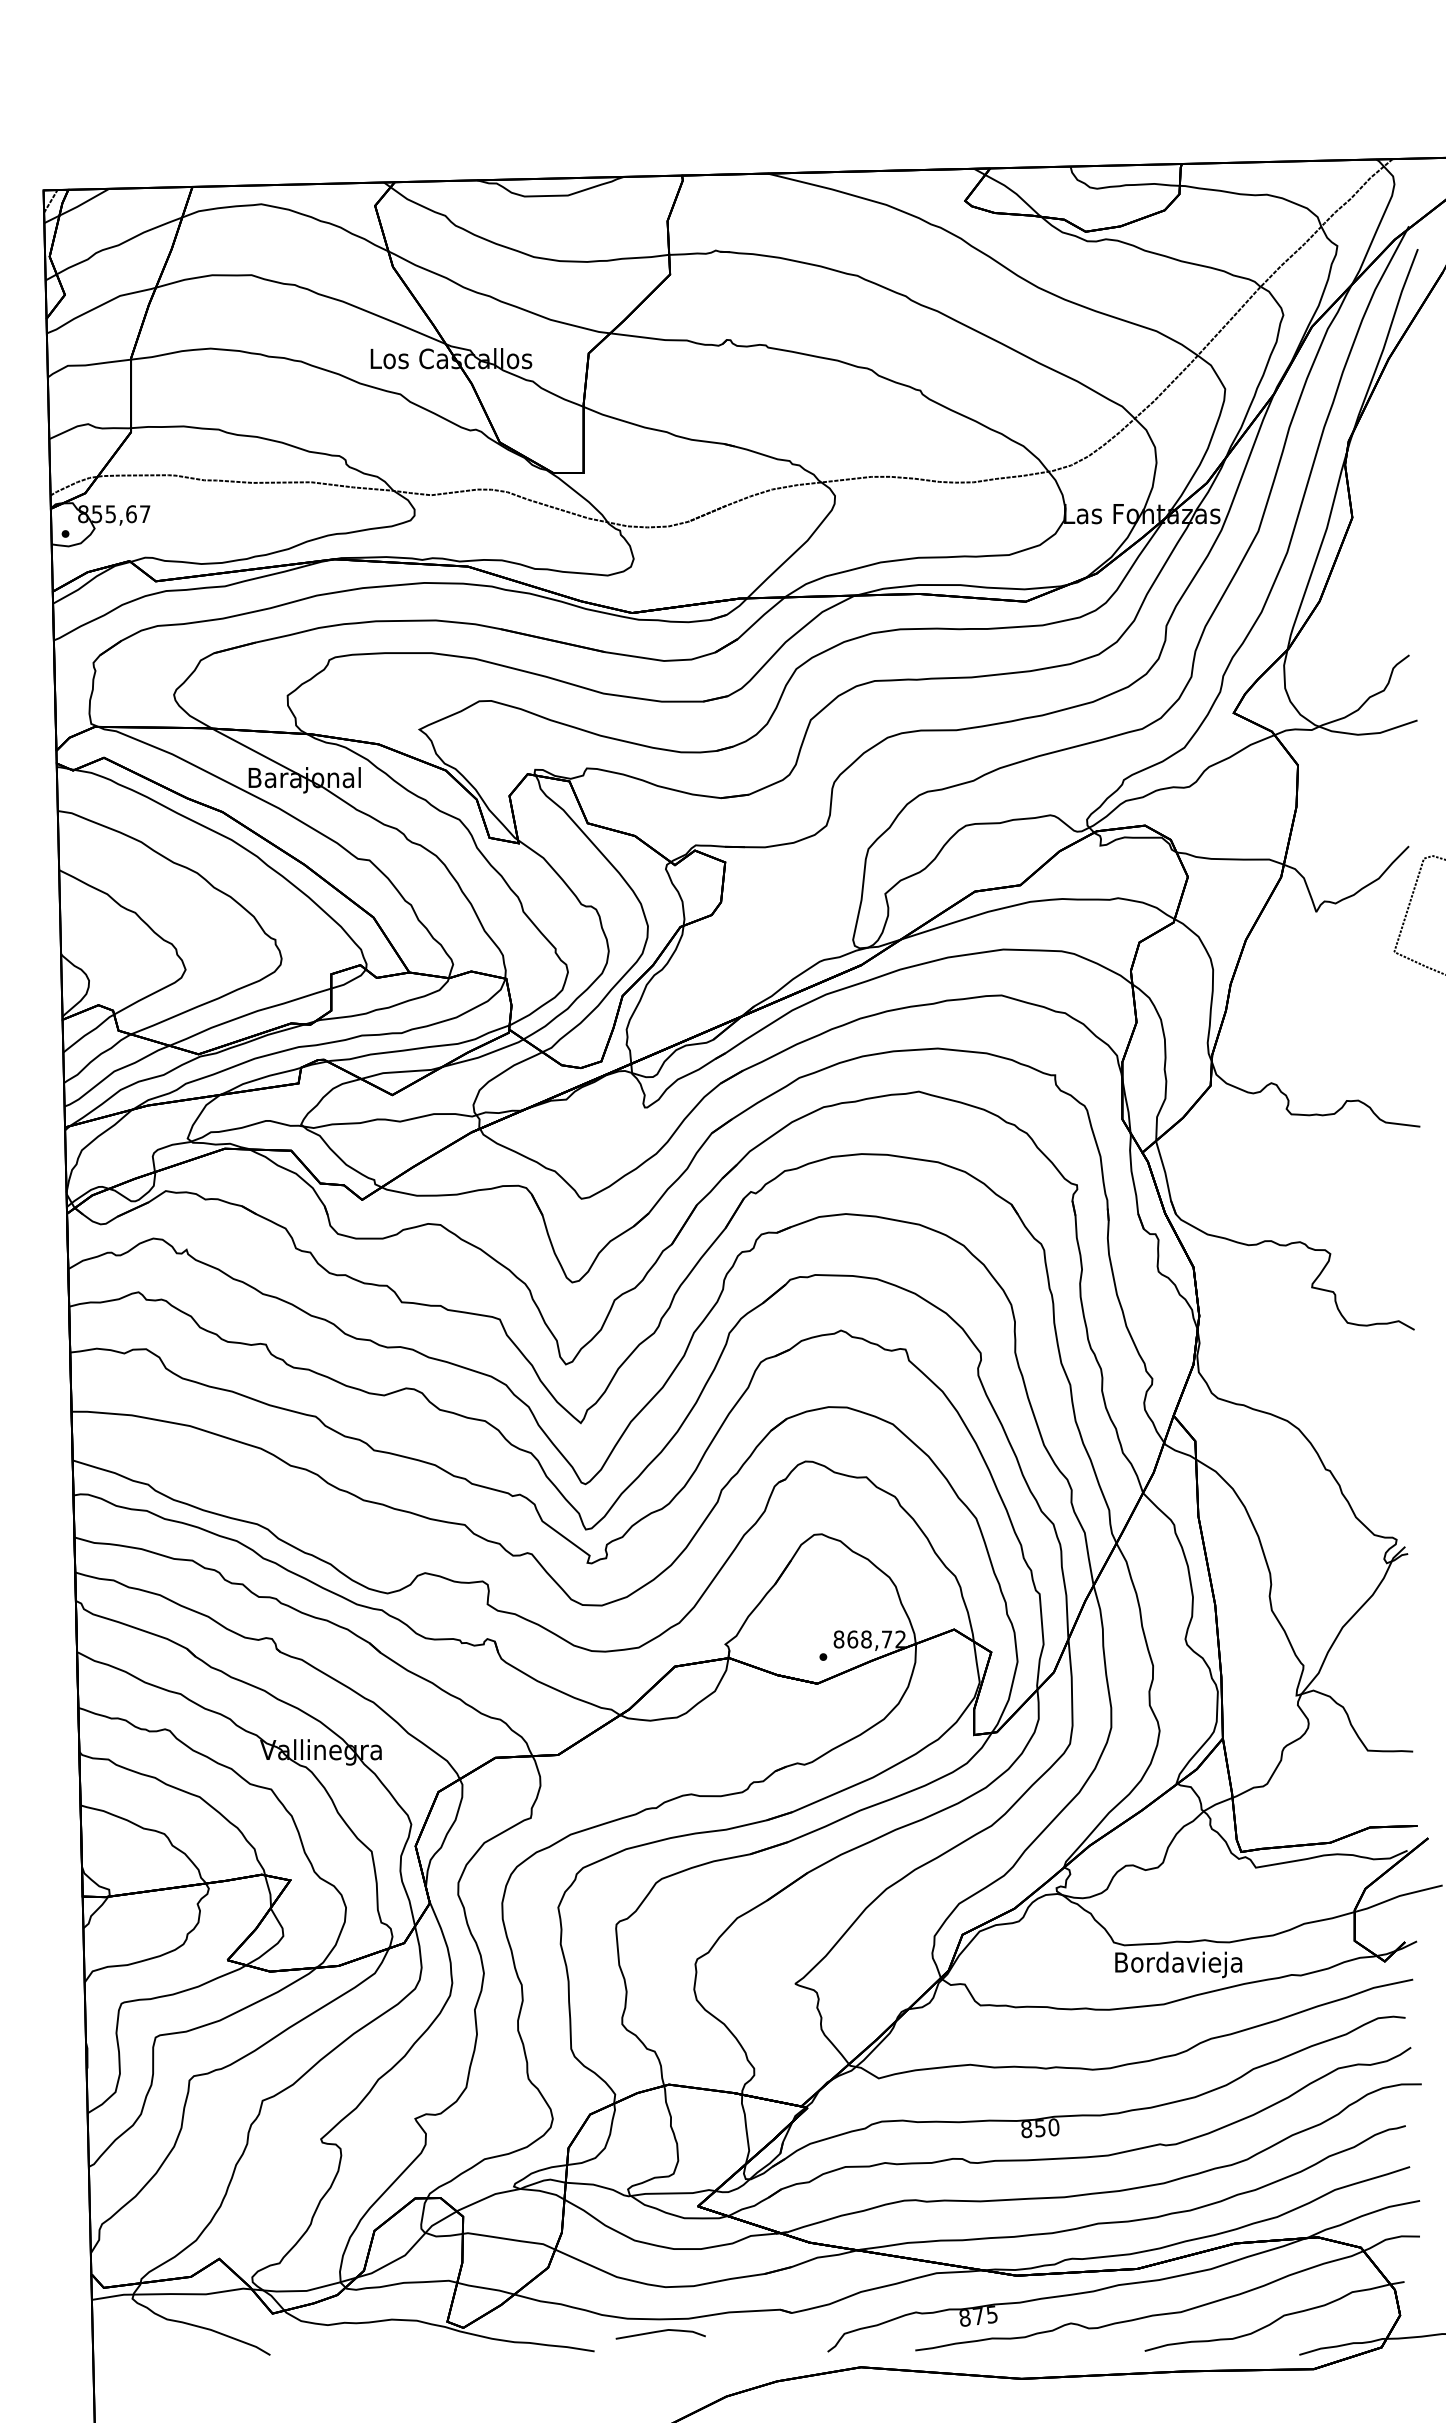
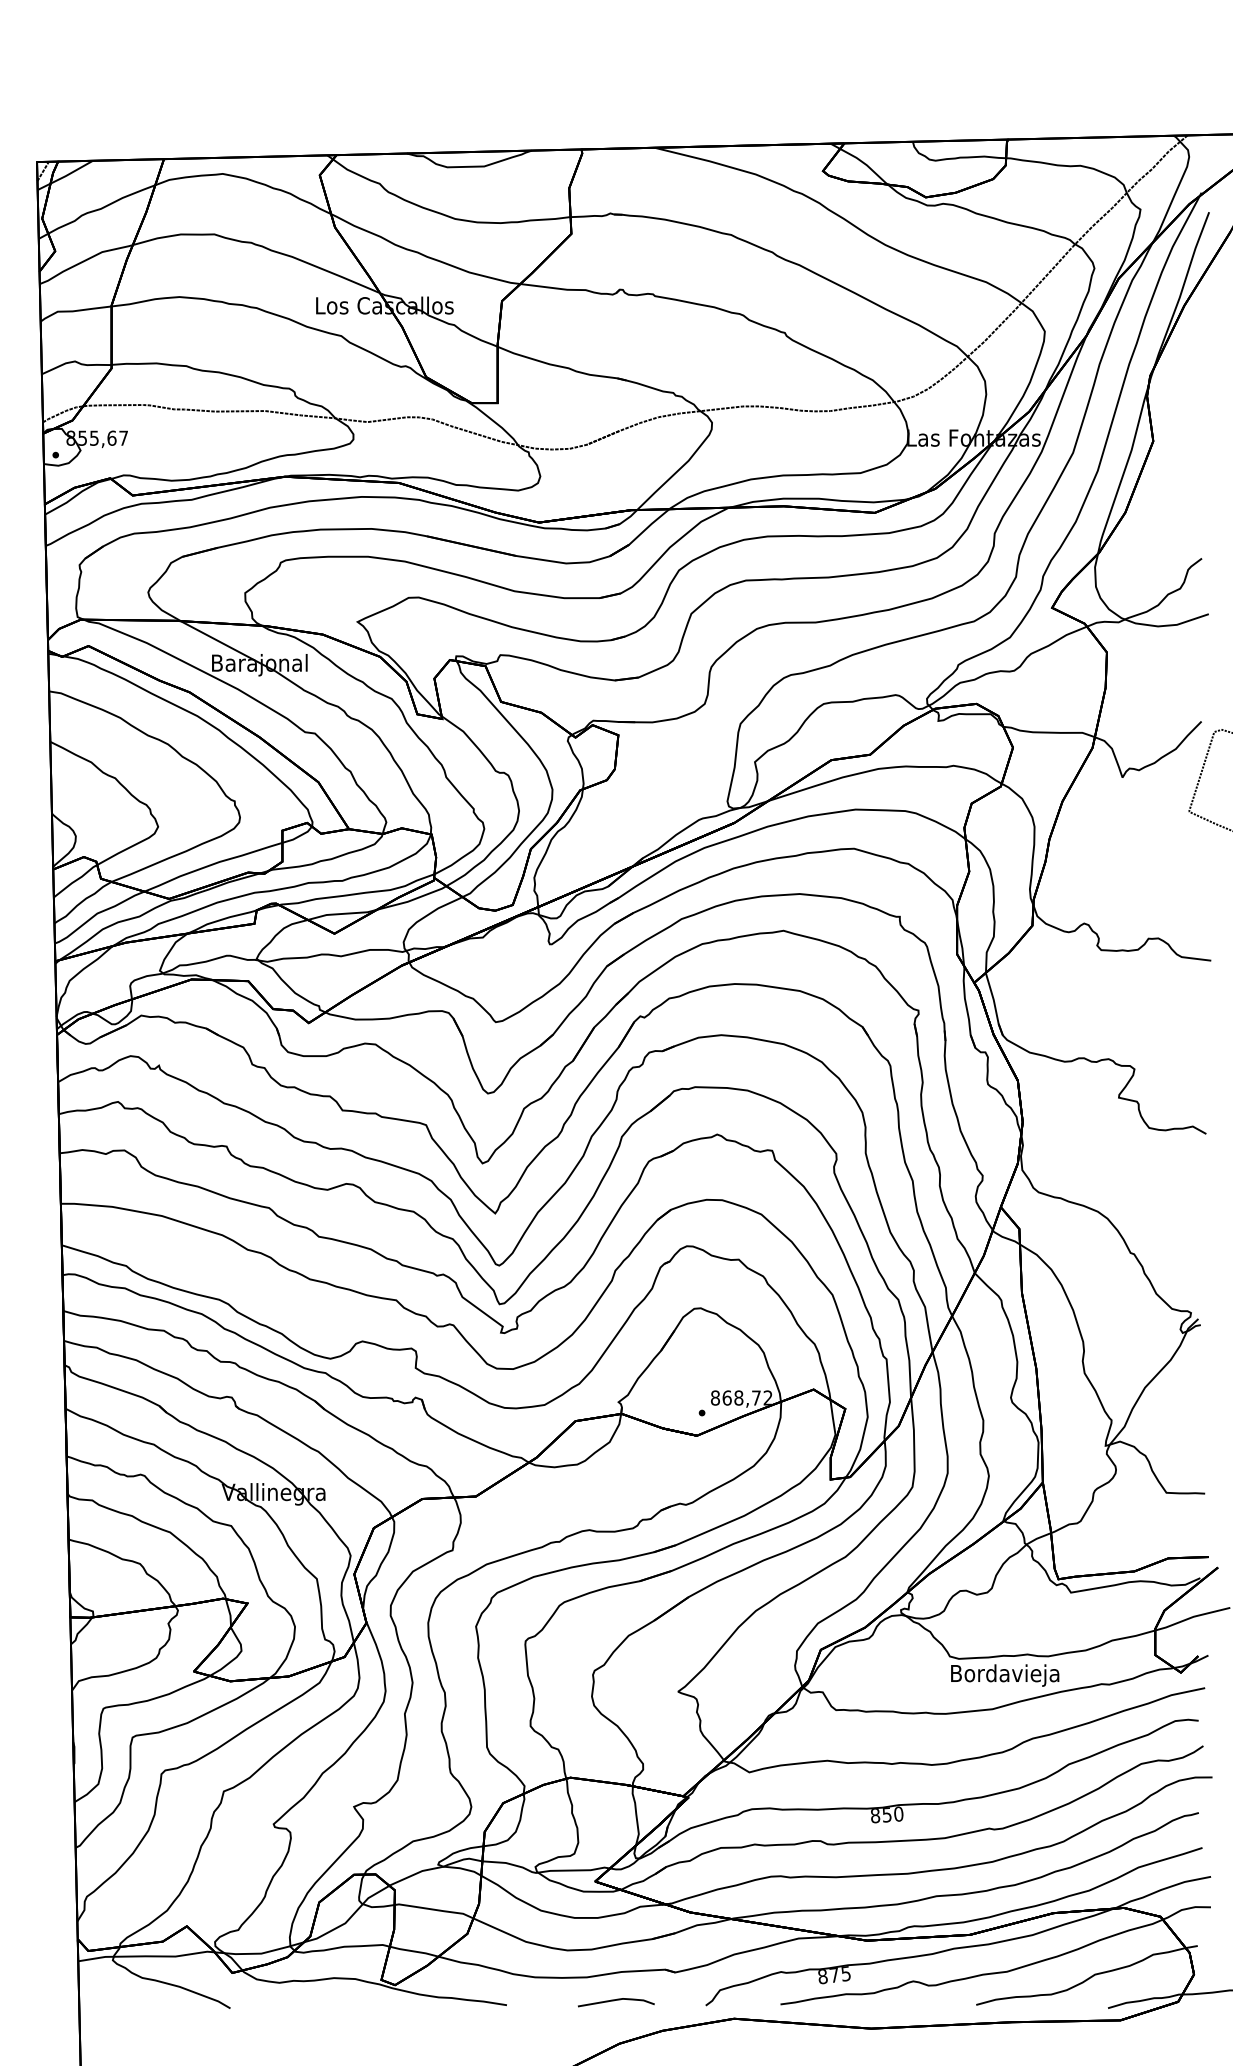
curve: (660, 2332) -> (616, 2001), moved

